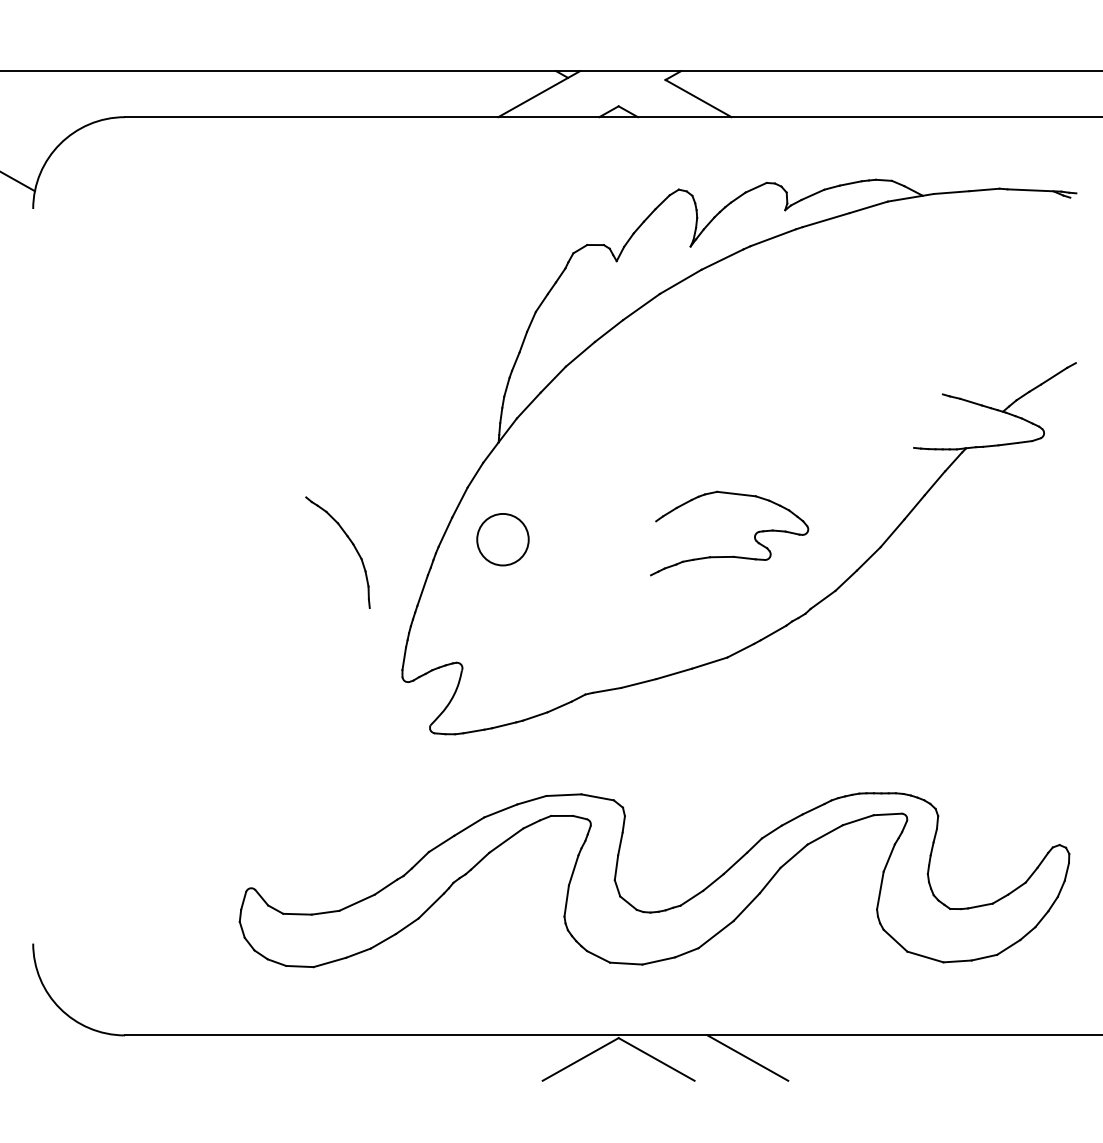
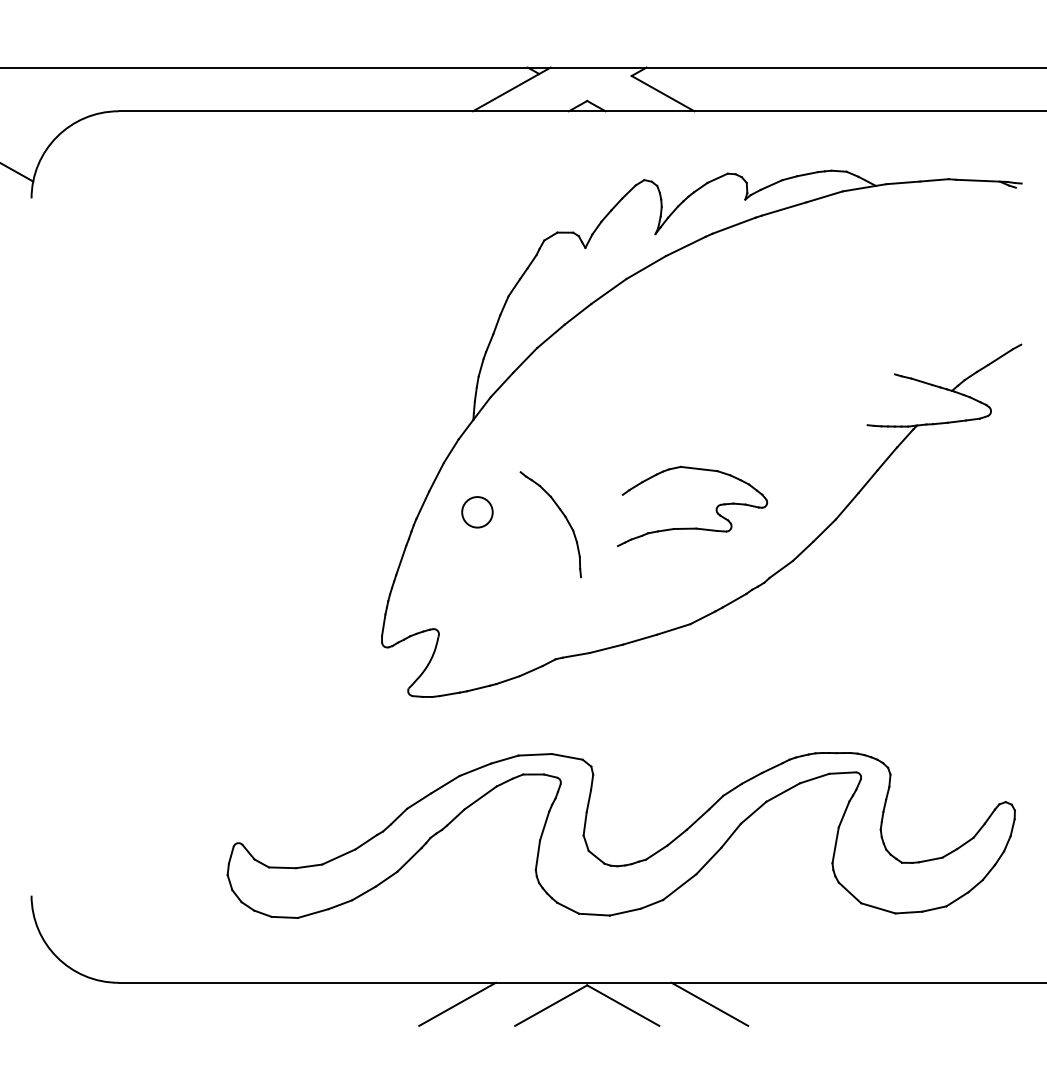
circle: (503, 539) -> (477, 512), size x0.62
part: (350, 541) -> (562, 514), moved
line: (481, 1057) -> (457, 1003), added

